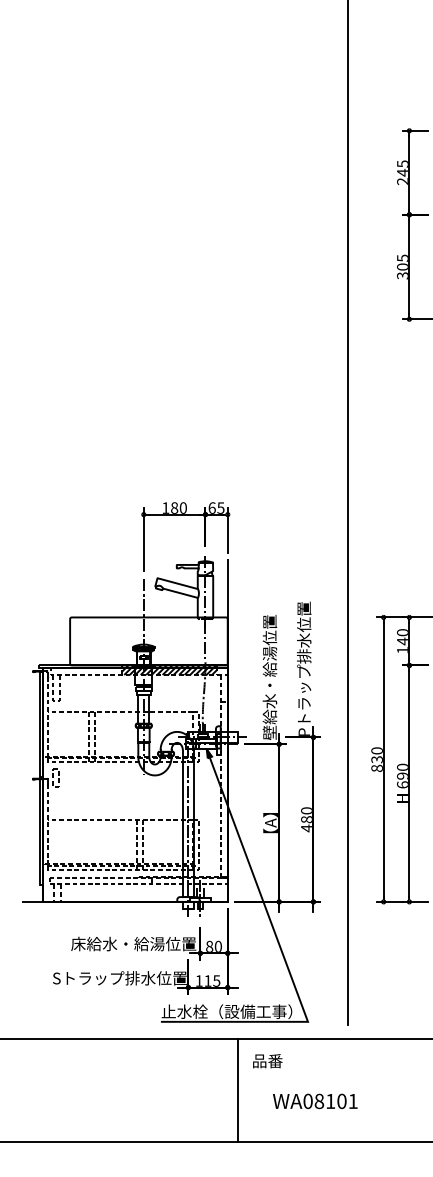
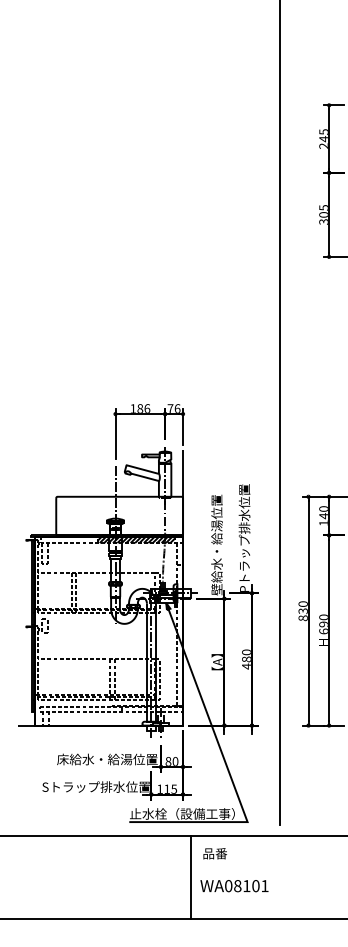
text: (183, 507) -> (147, 408), 180 -> 186
text: (215, 507) -> (173, 408), 65 -> 76
text: (315, 1101) -> (234, 886), moved

